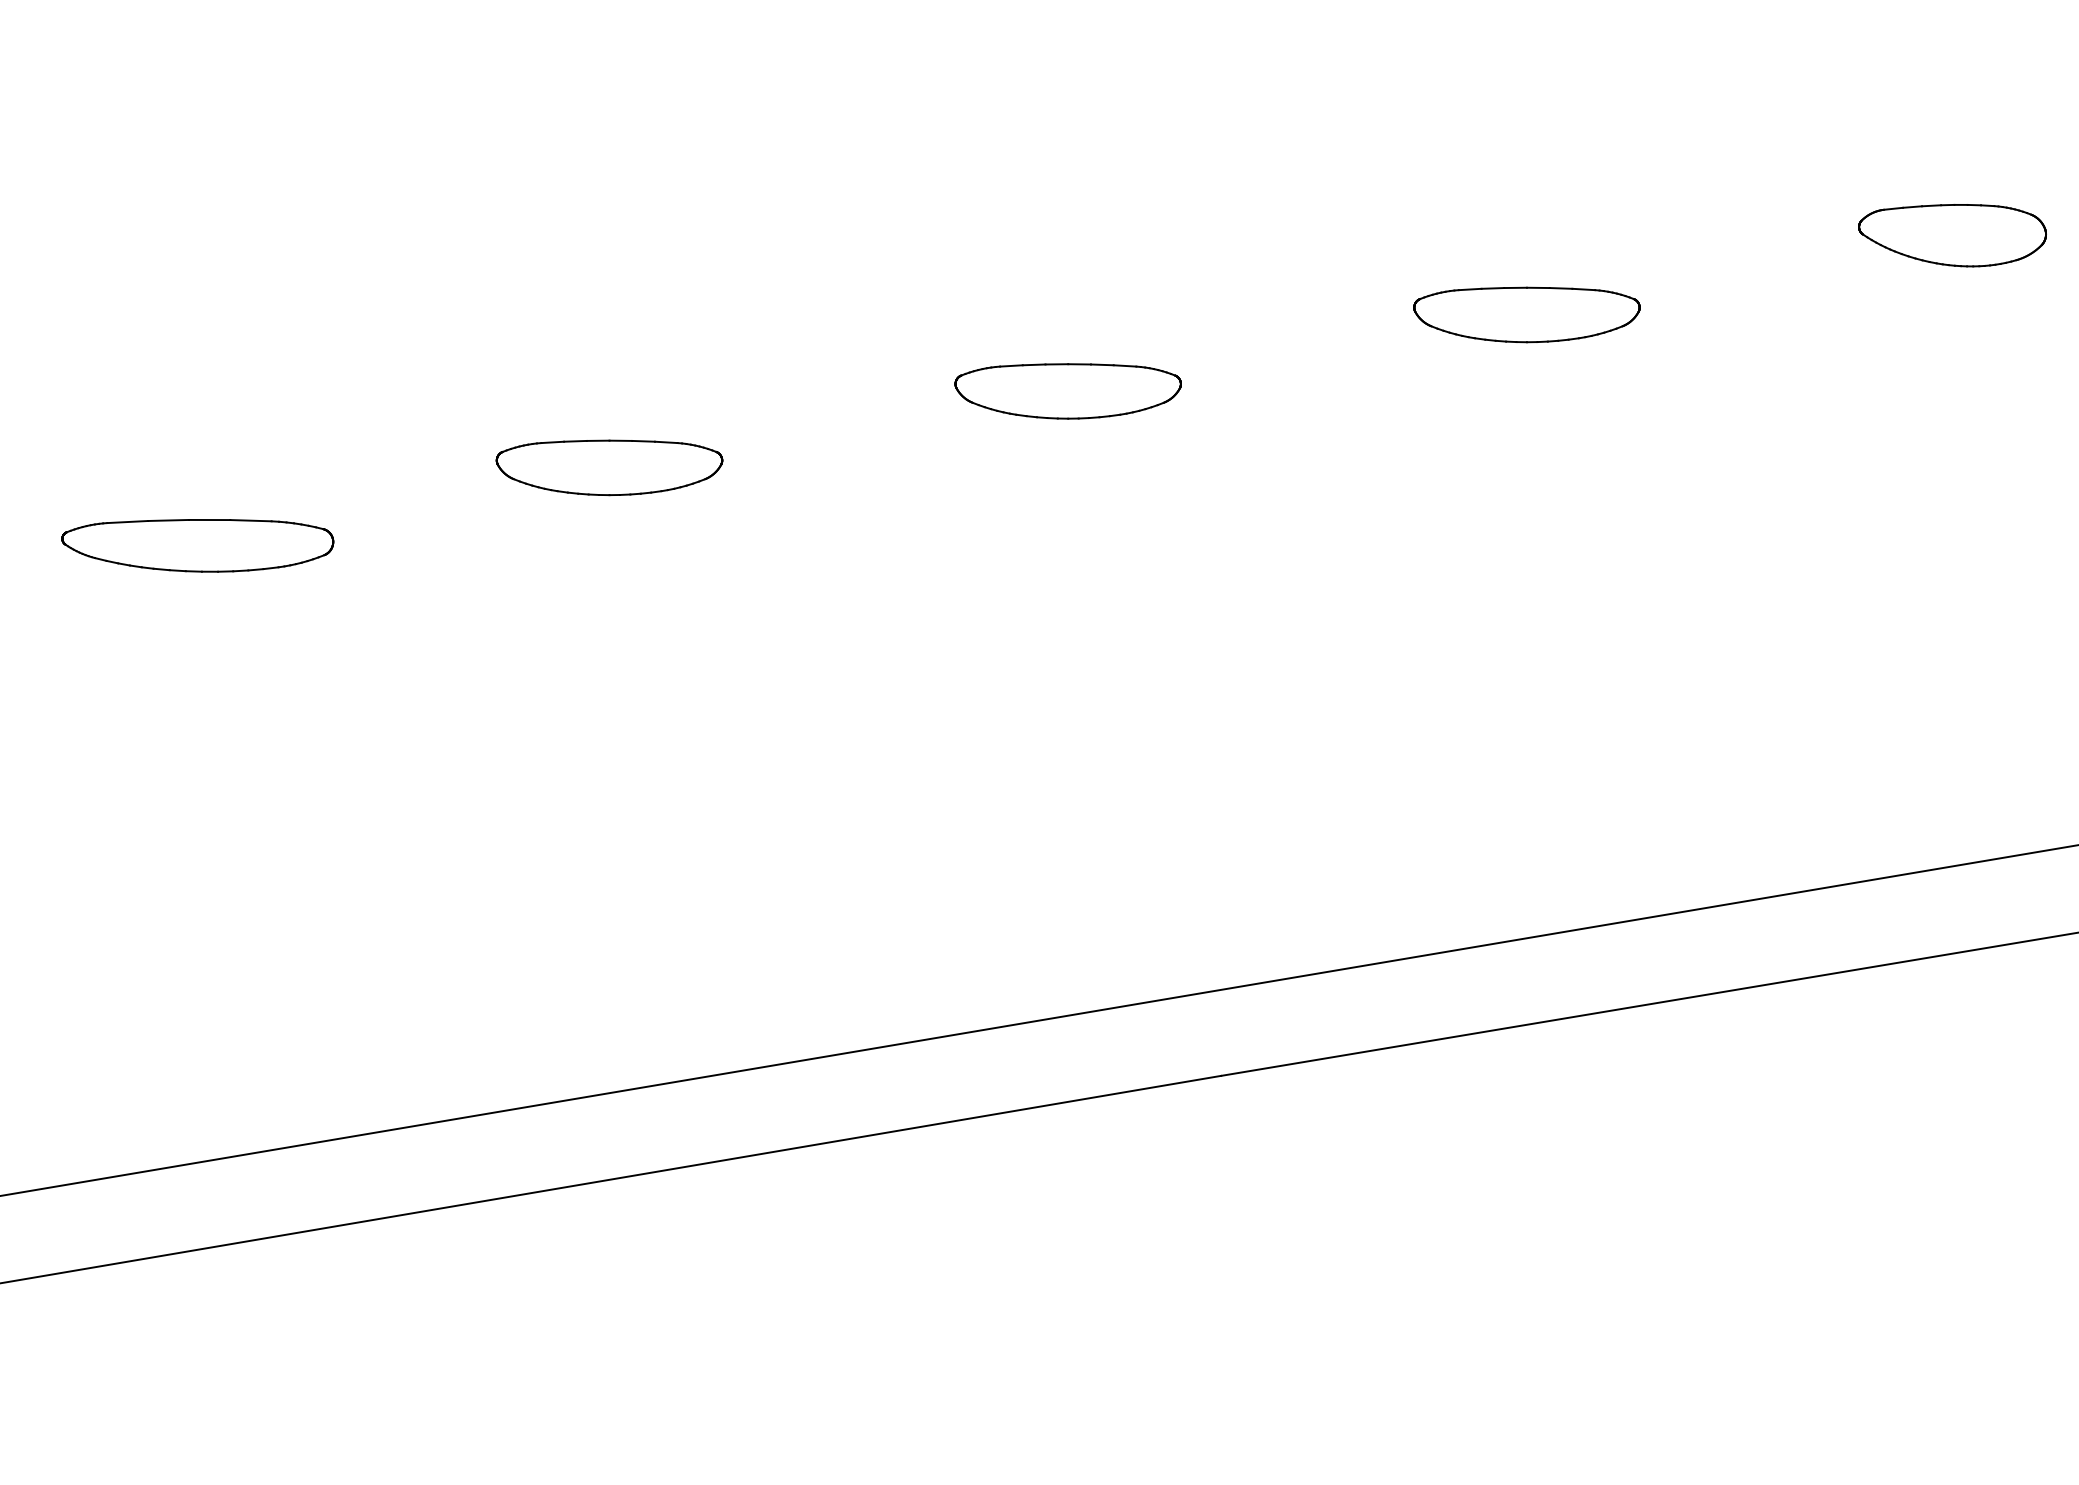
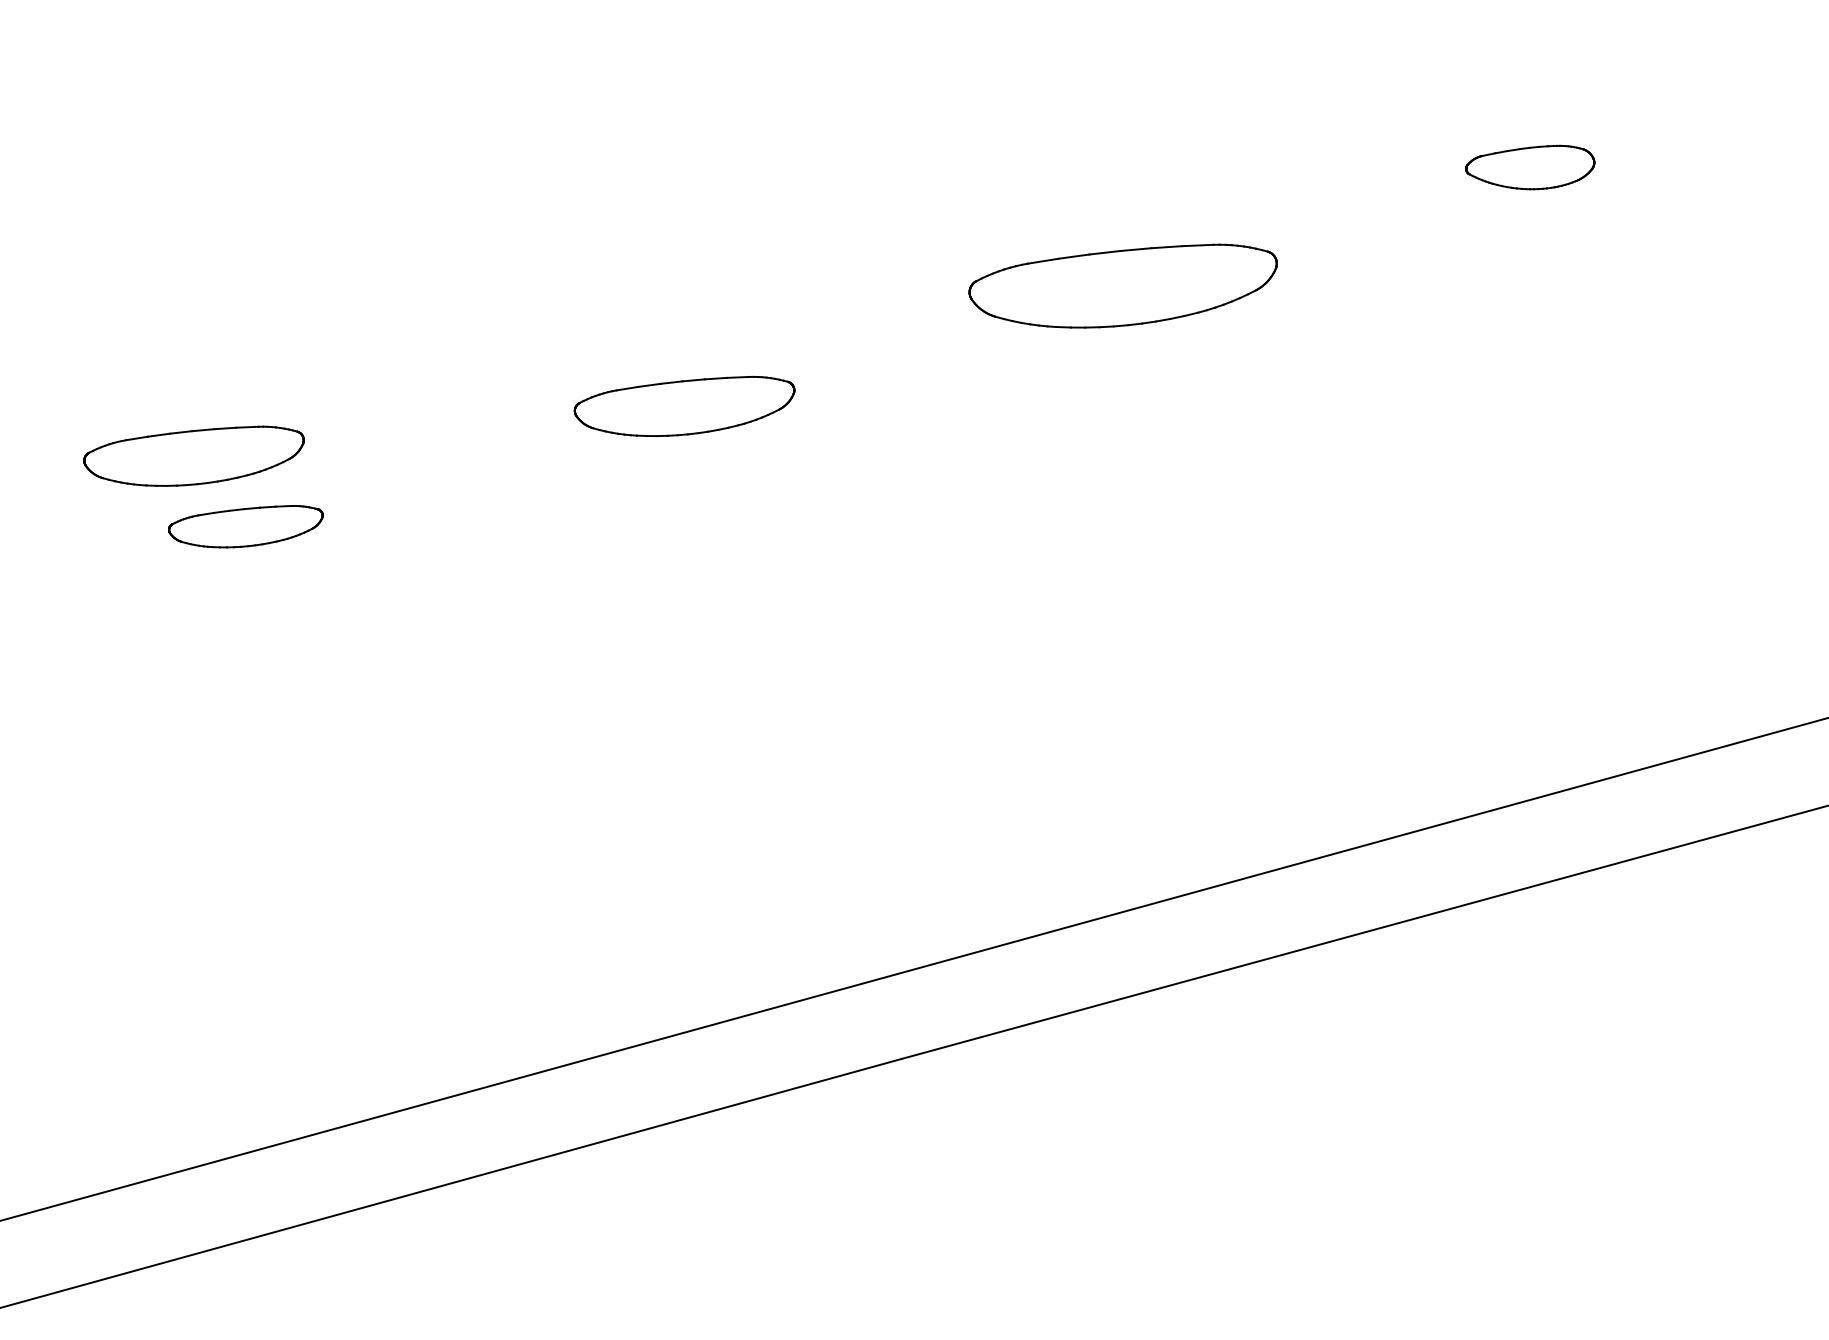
part: (1952, 235) -> (1530, 168), size x0.7
part: (1526, 314) -> (1123, 287), size x1.4
part: (563, 391) -> (194, 457), added
part: (609, 467) -> (246, 527), size x0.7

